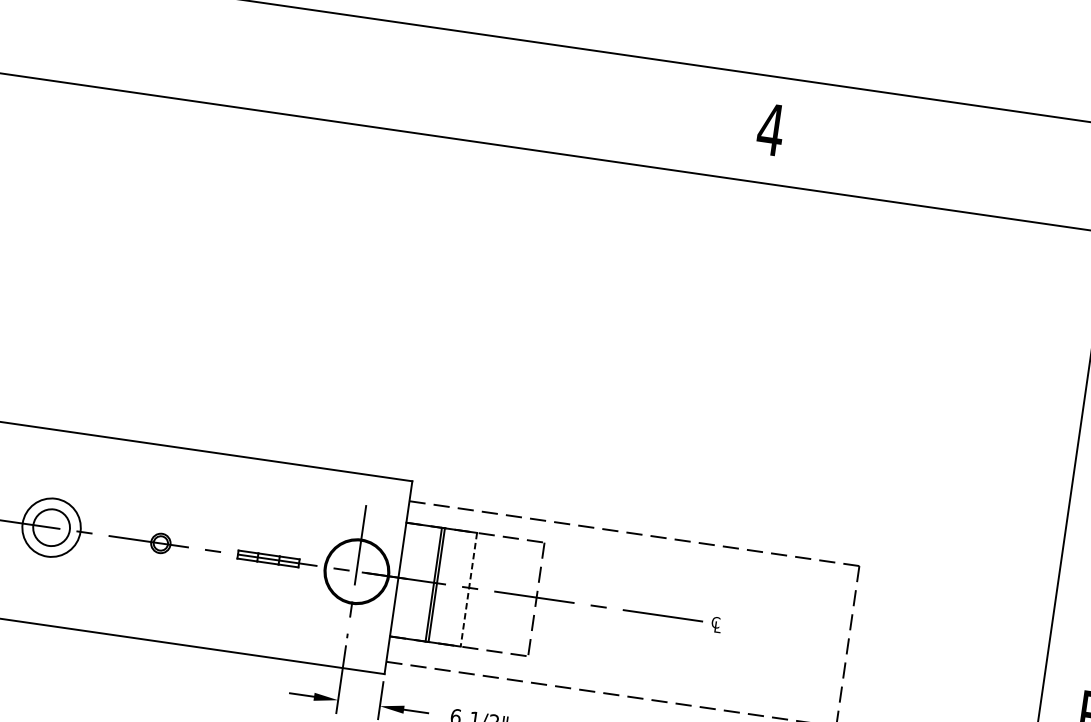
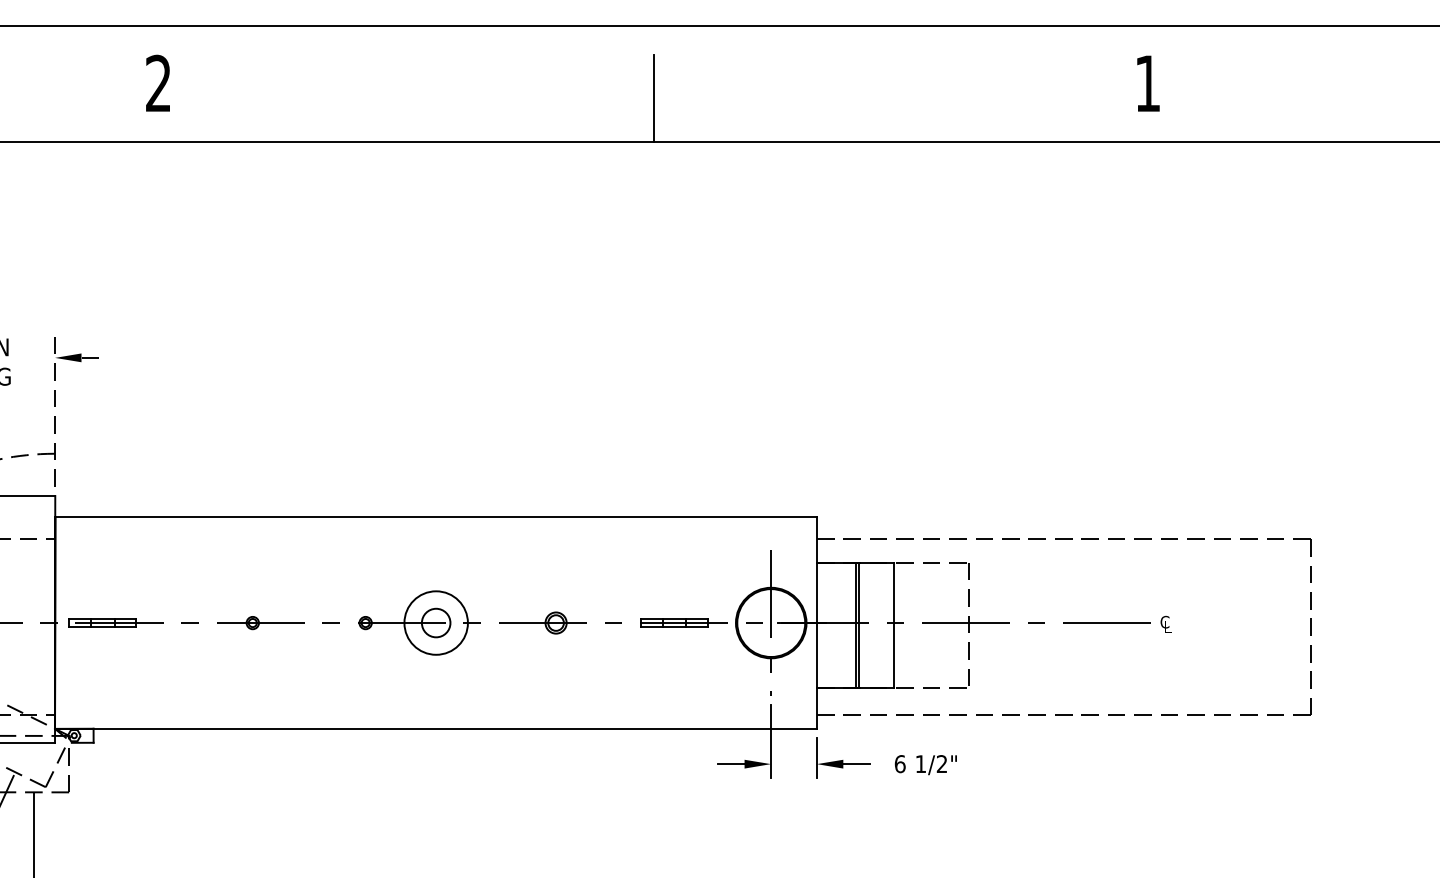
line: (318, 78) -> (653, 98), added
text: (770, 129) -> (1147, 83), 4 -> 1
circle: (51, 527) -> (435, 622), size x0.71
line: (468, 590) -> (894, 625), dashed -> solid

